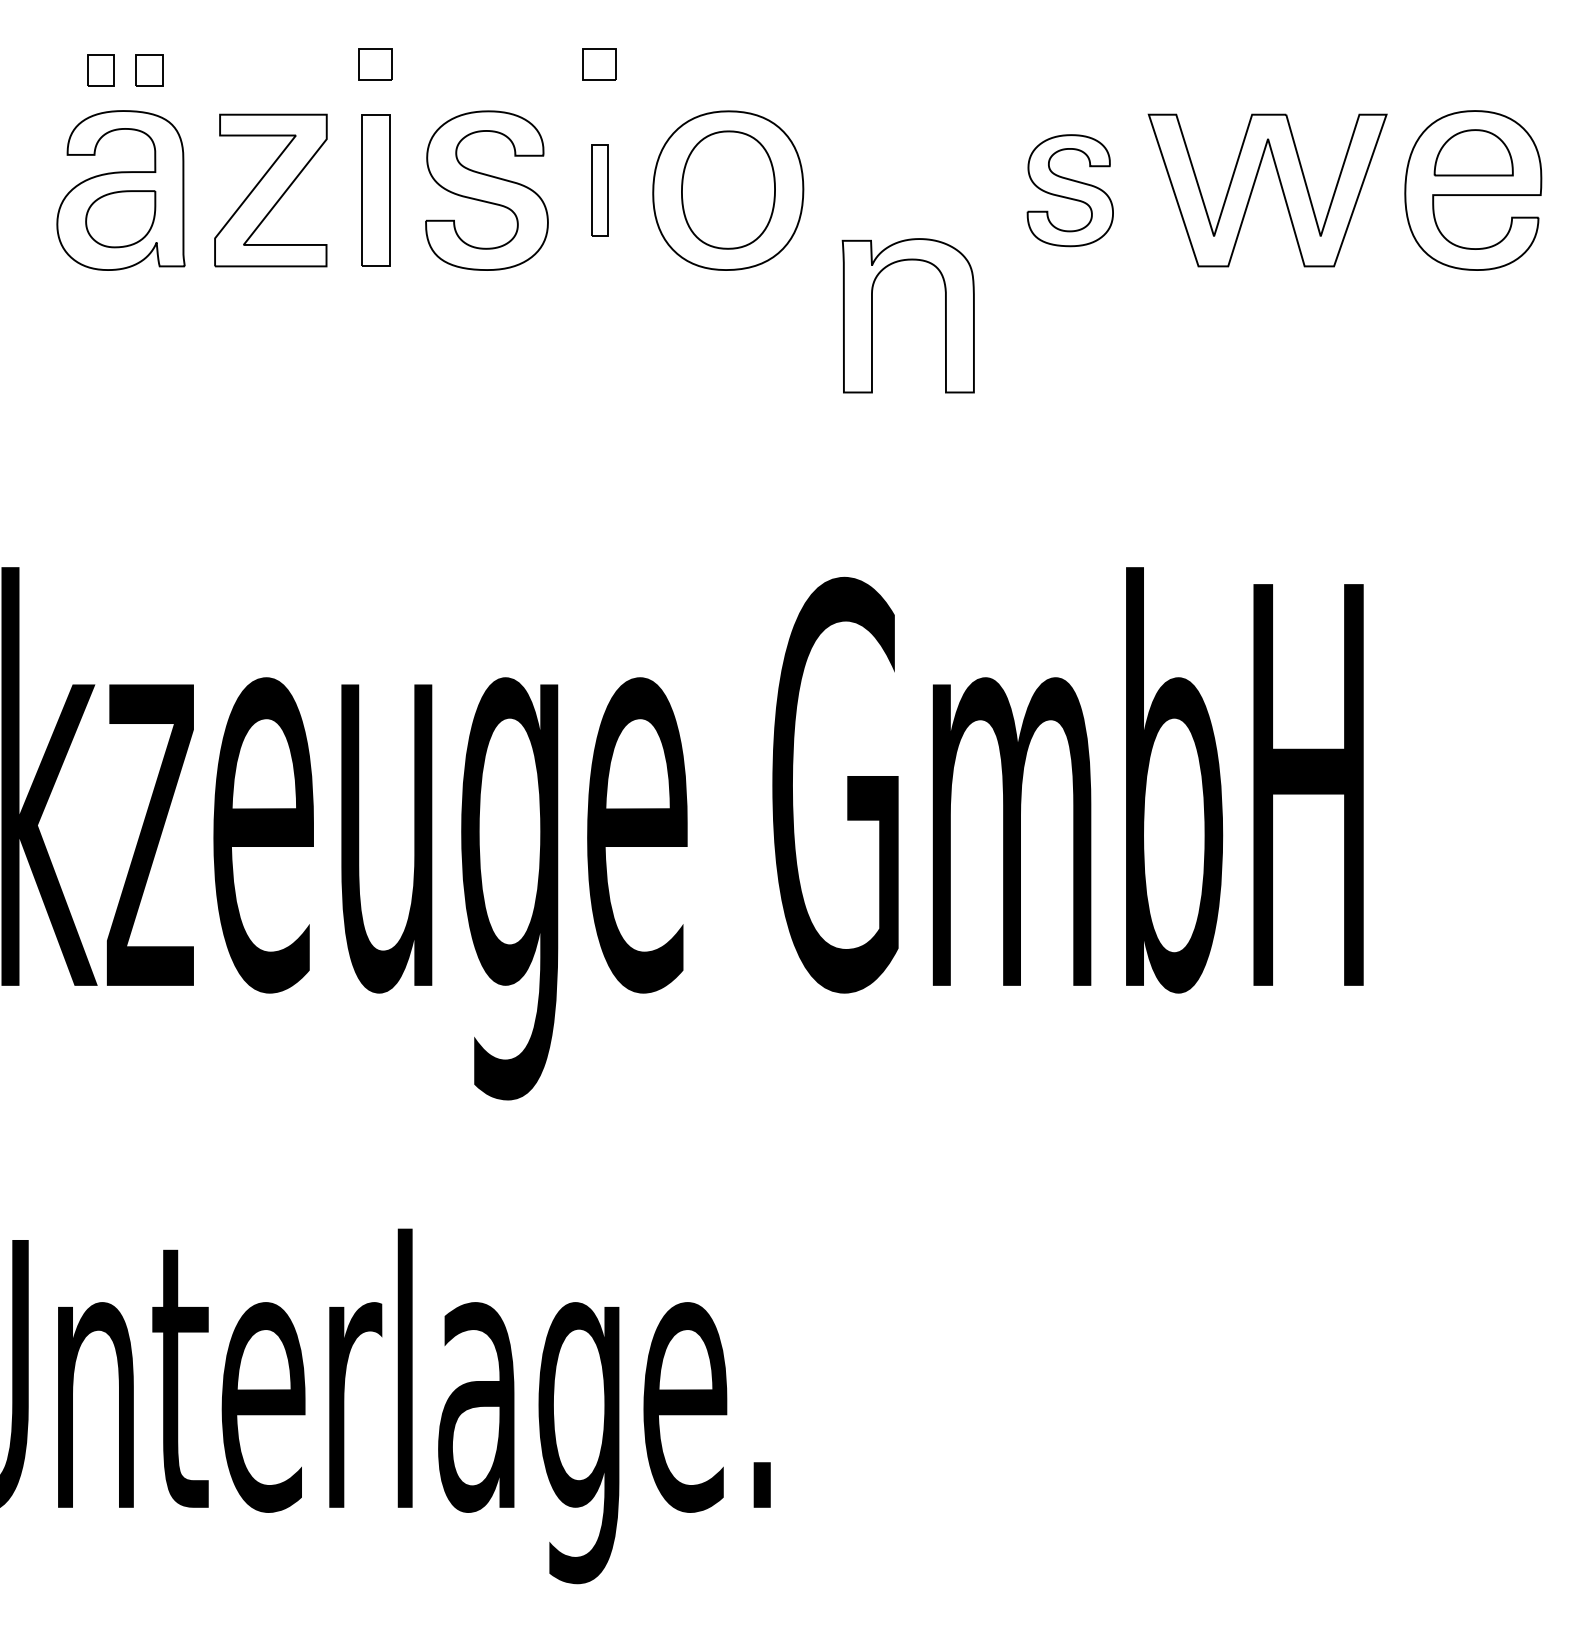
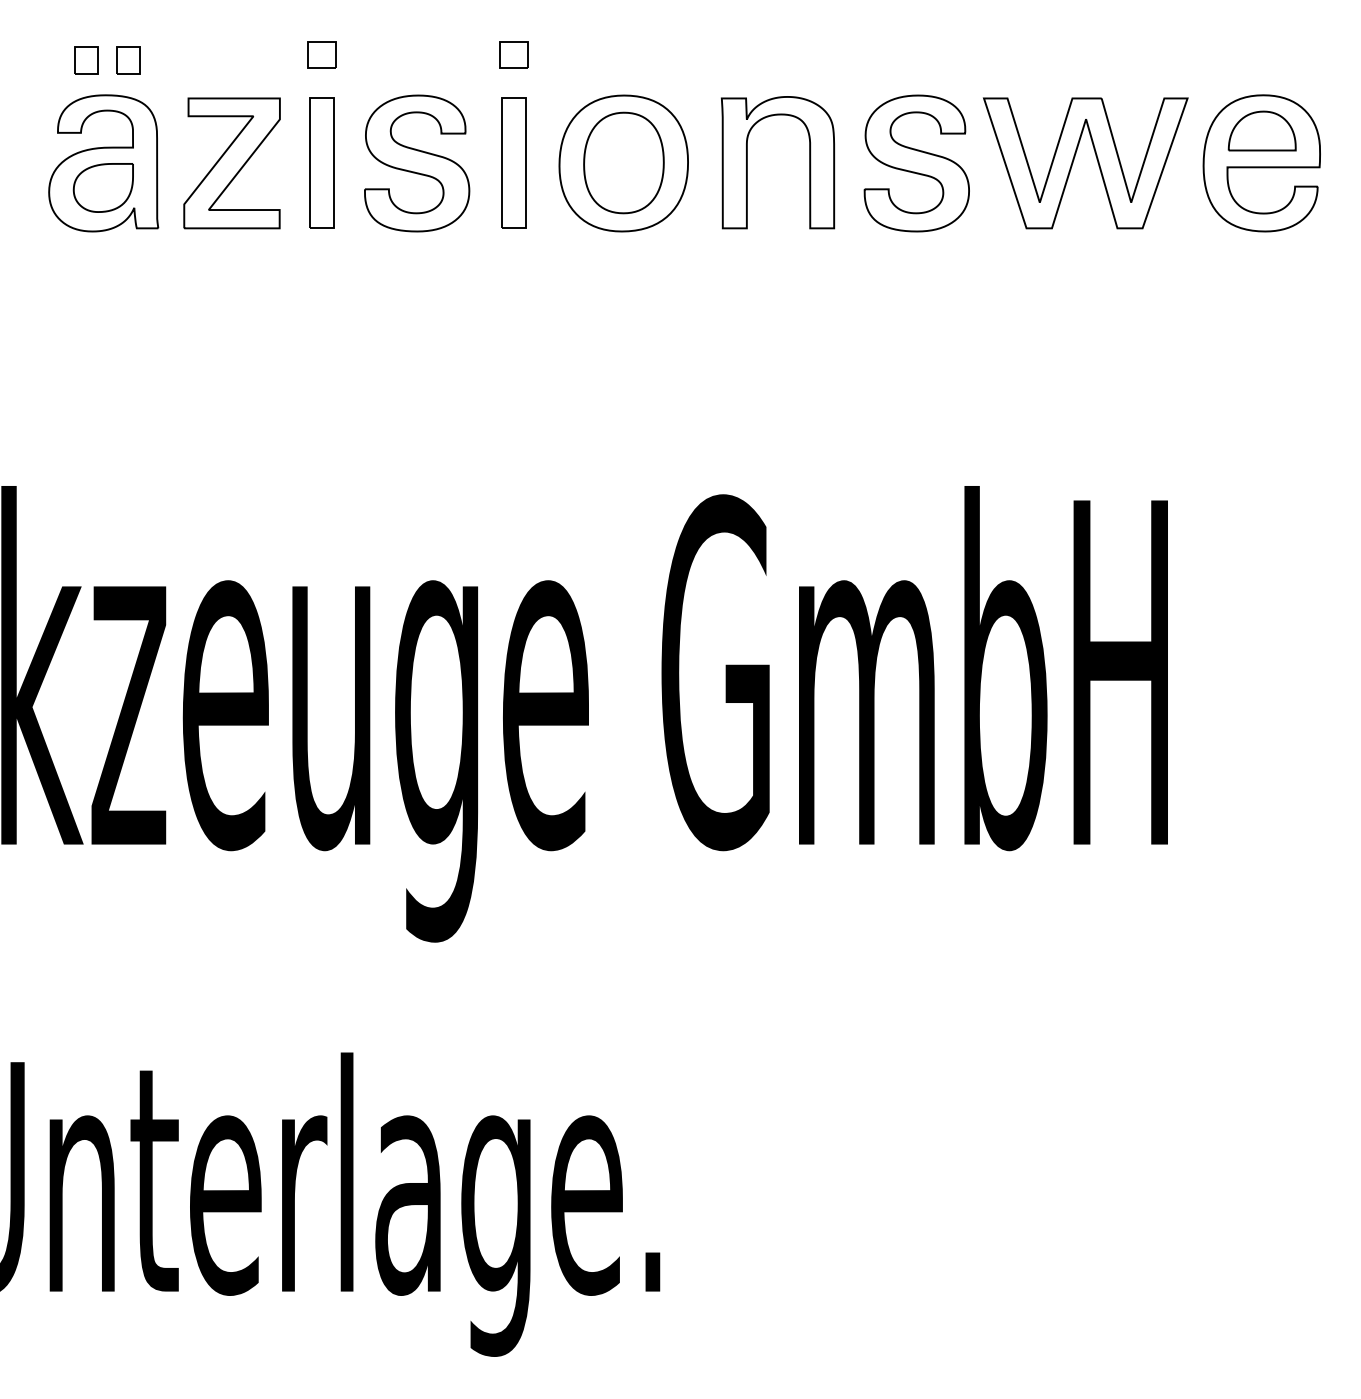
part: (599, 189) -> (513, 162), size x1.67
part: (1070, 190) -> (916, 163), size x1.43
part: (872, 315) -> (747, 162), moved

